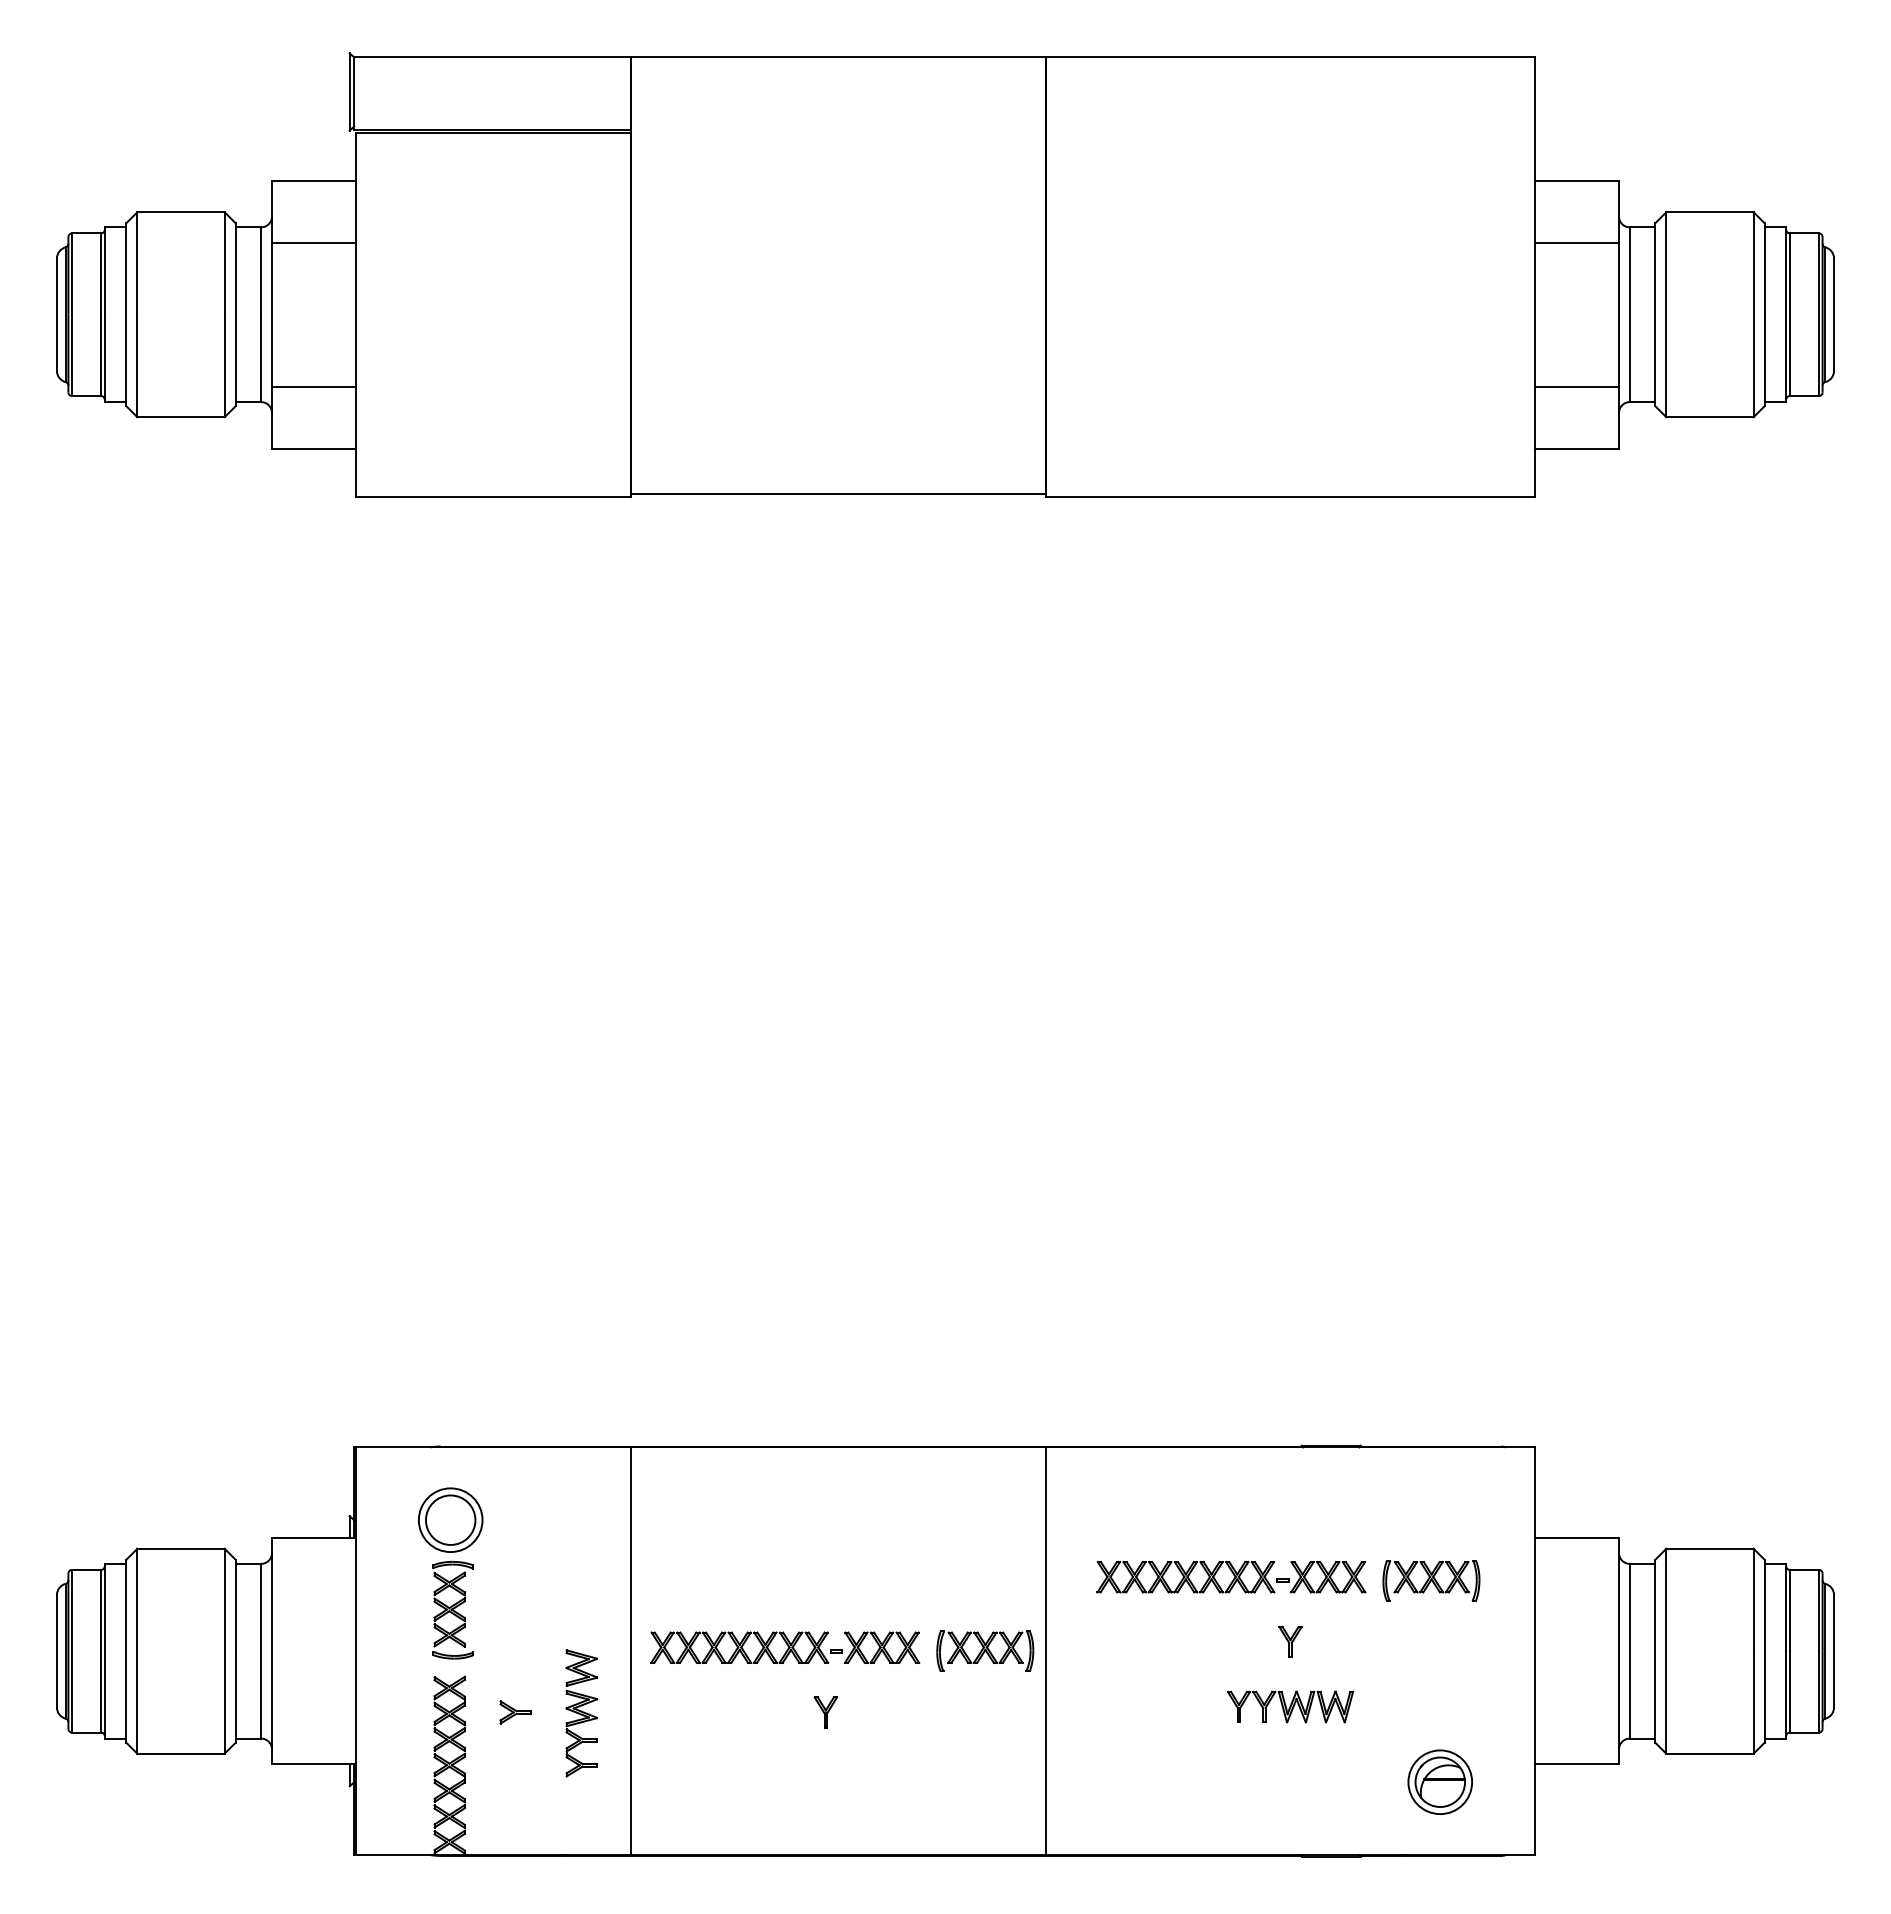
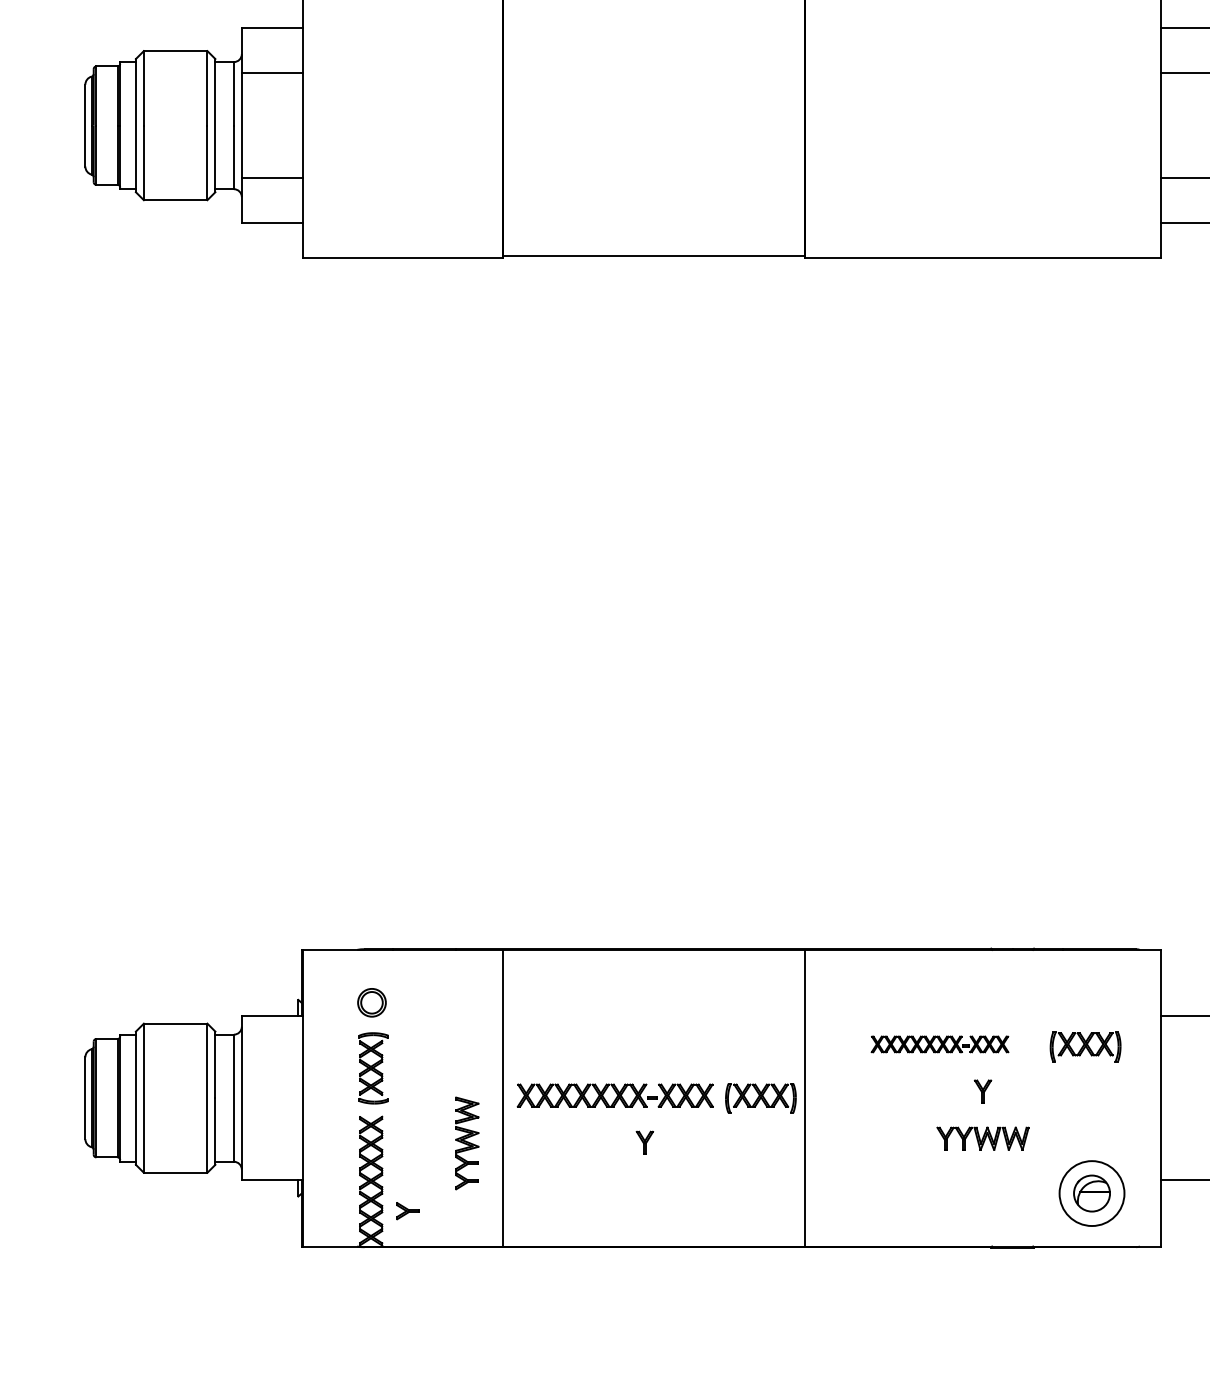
part: (450, 1519) -> (371, 1002), size x0.6
part: (1231, 1577) -> (940, 1044), size x0.7
part: (515, 1712) -> (408, 1211), moved
circle: (1440, 1782) -> (1092, 1193), size x1.4

